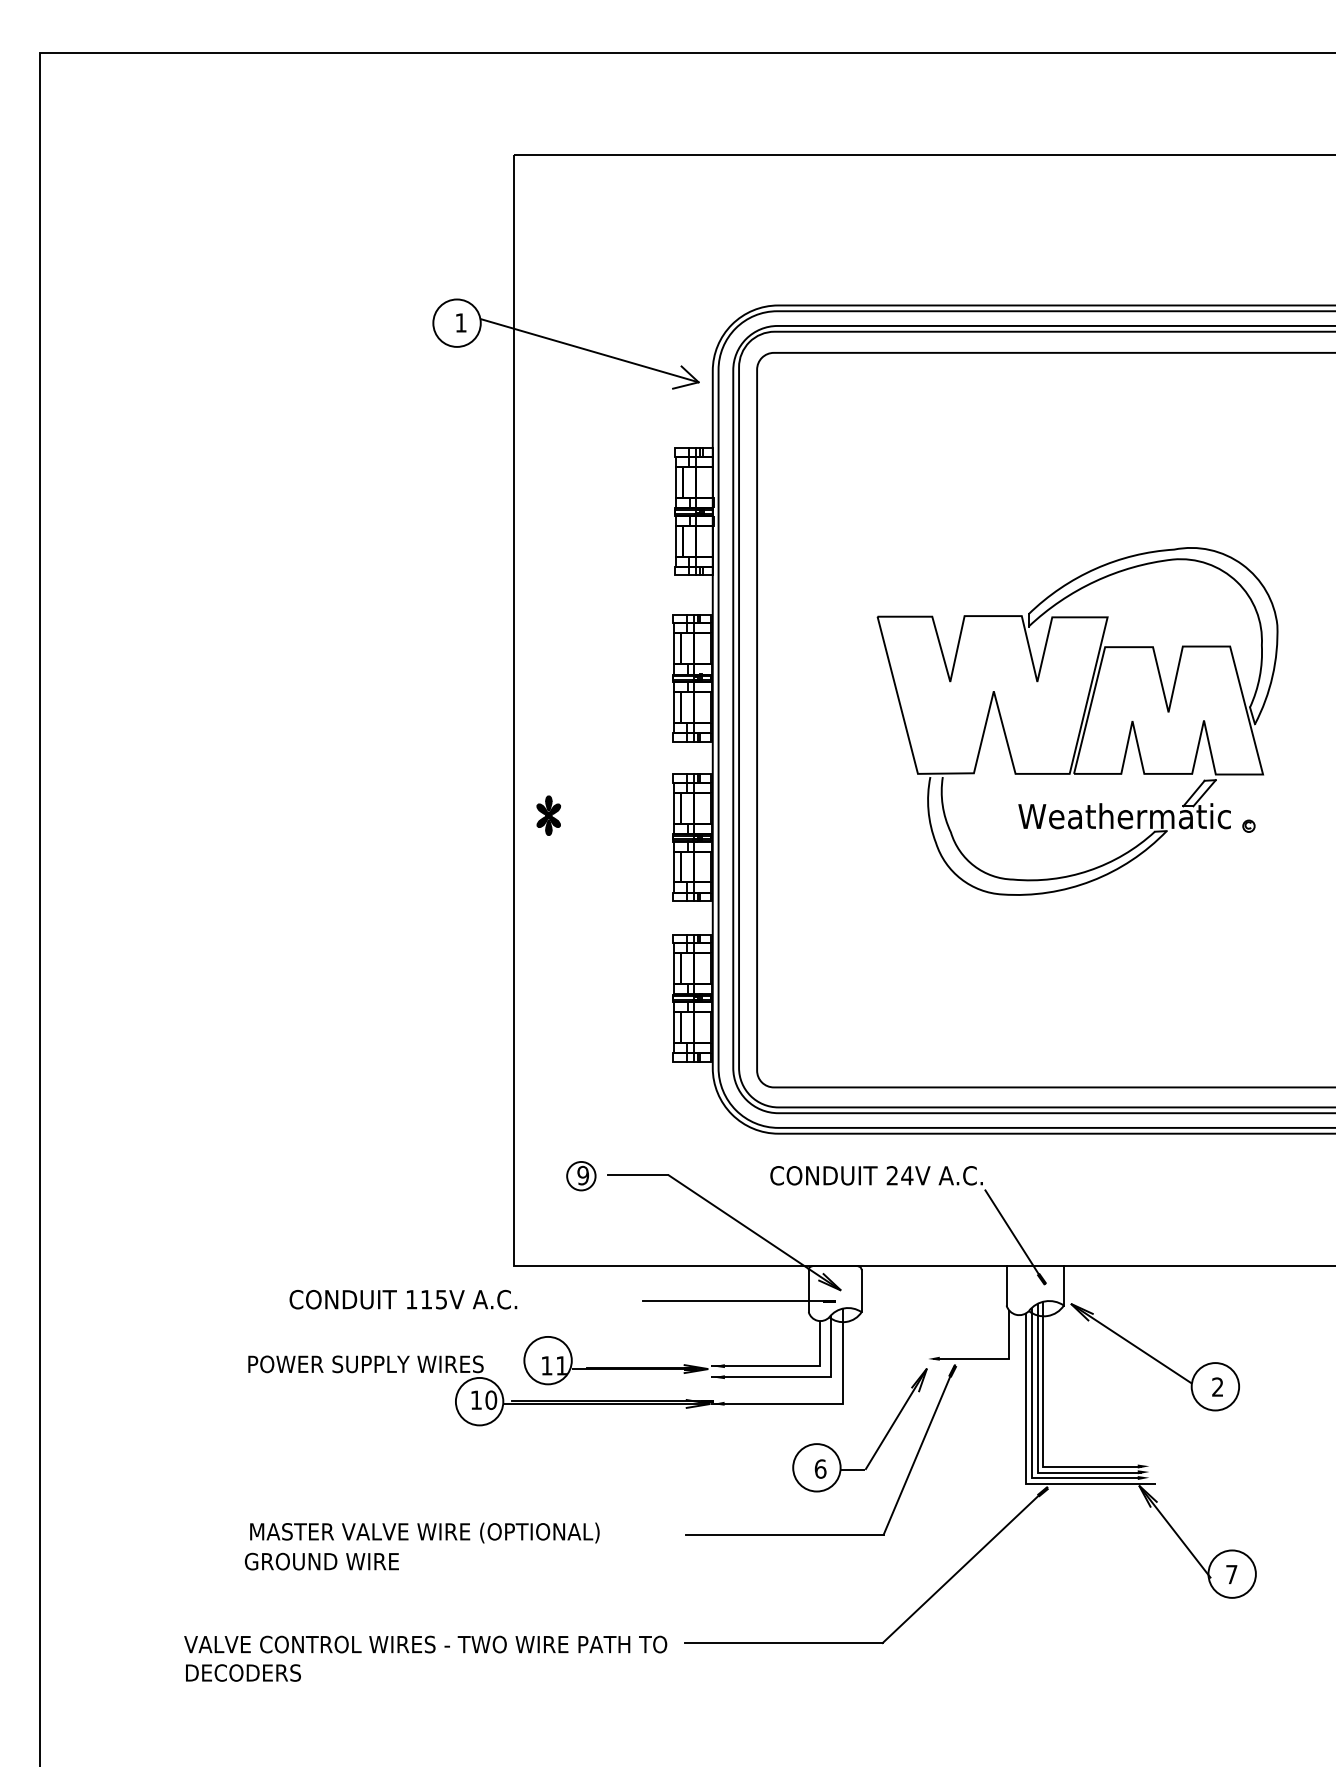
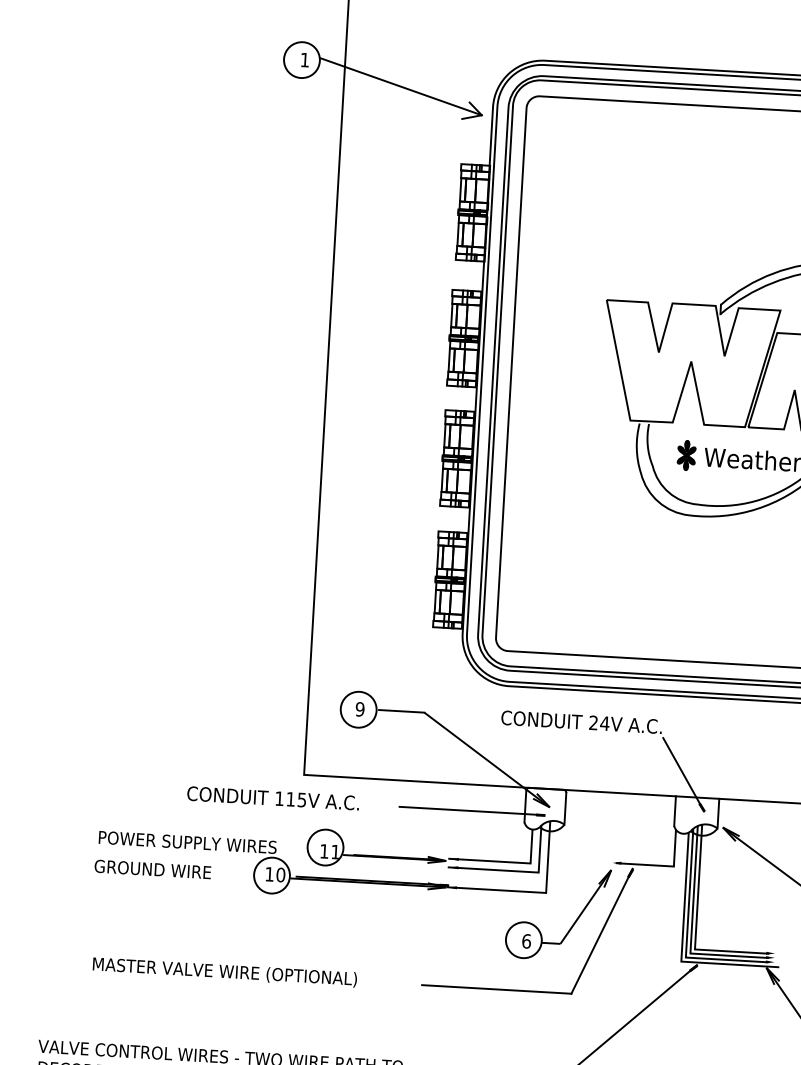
part: (548, 815) -> (686, 455), moved
circle: (581, 1175) -> (358, 709), size x1.67
text: (403, 1299) -> (273, 798), moved
text: (321, 1561) -> (152, 869), moved

